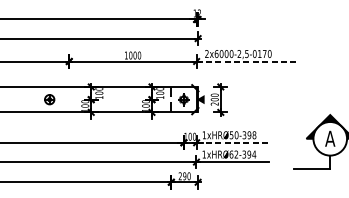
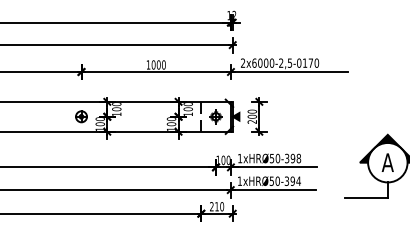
line: (246, 61) -> (289, 72), dashed -> solid
part: (49, 99) -> (81, 116), moved
line: (232, 142) -> (273, 167), dashed -> solid
text: (233, 153) -> (274, 180), 1xHRØ62-394 -> 1xHRØ50-394
text: (184, 176) -> (216, 206), 290 -> 210

